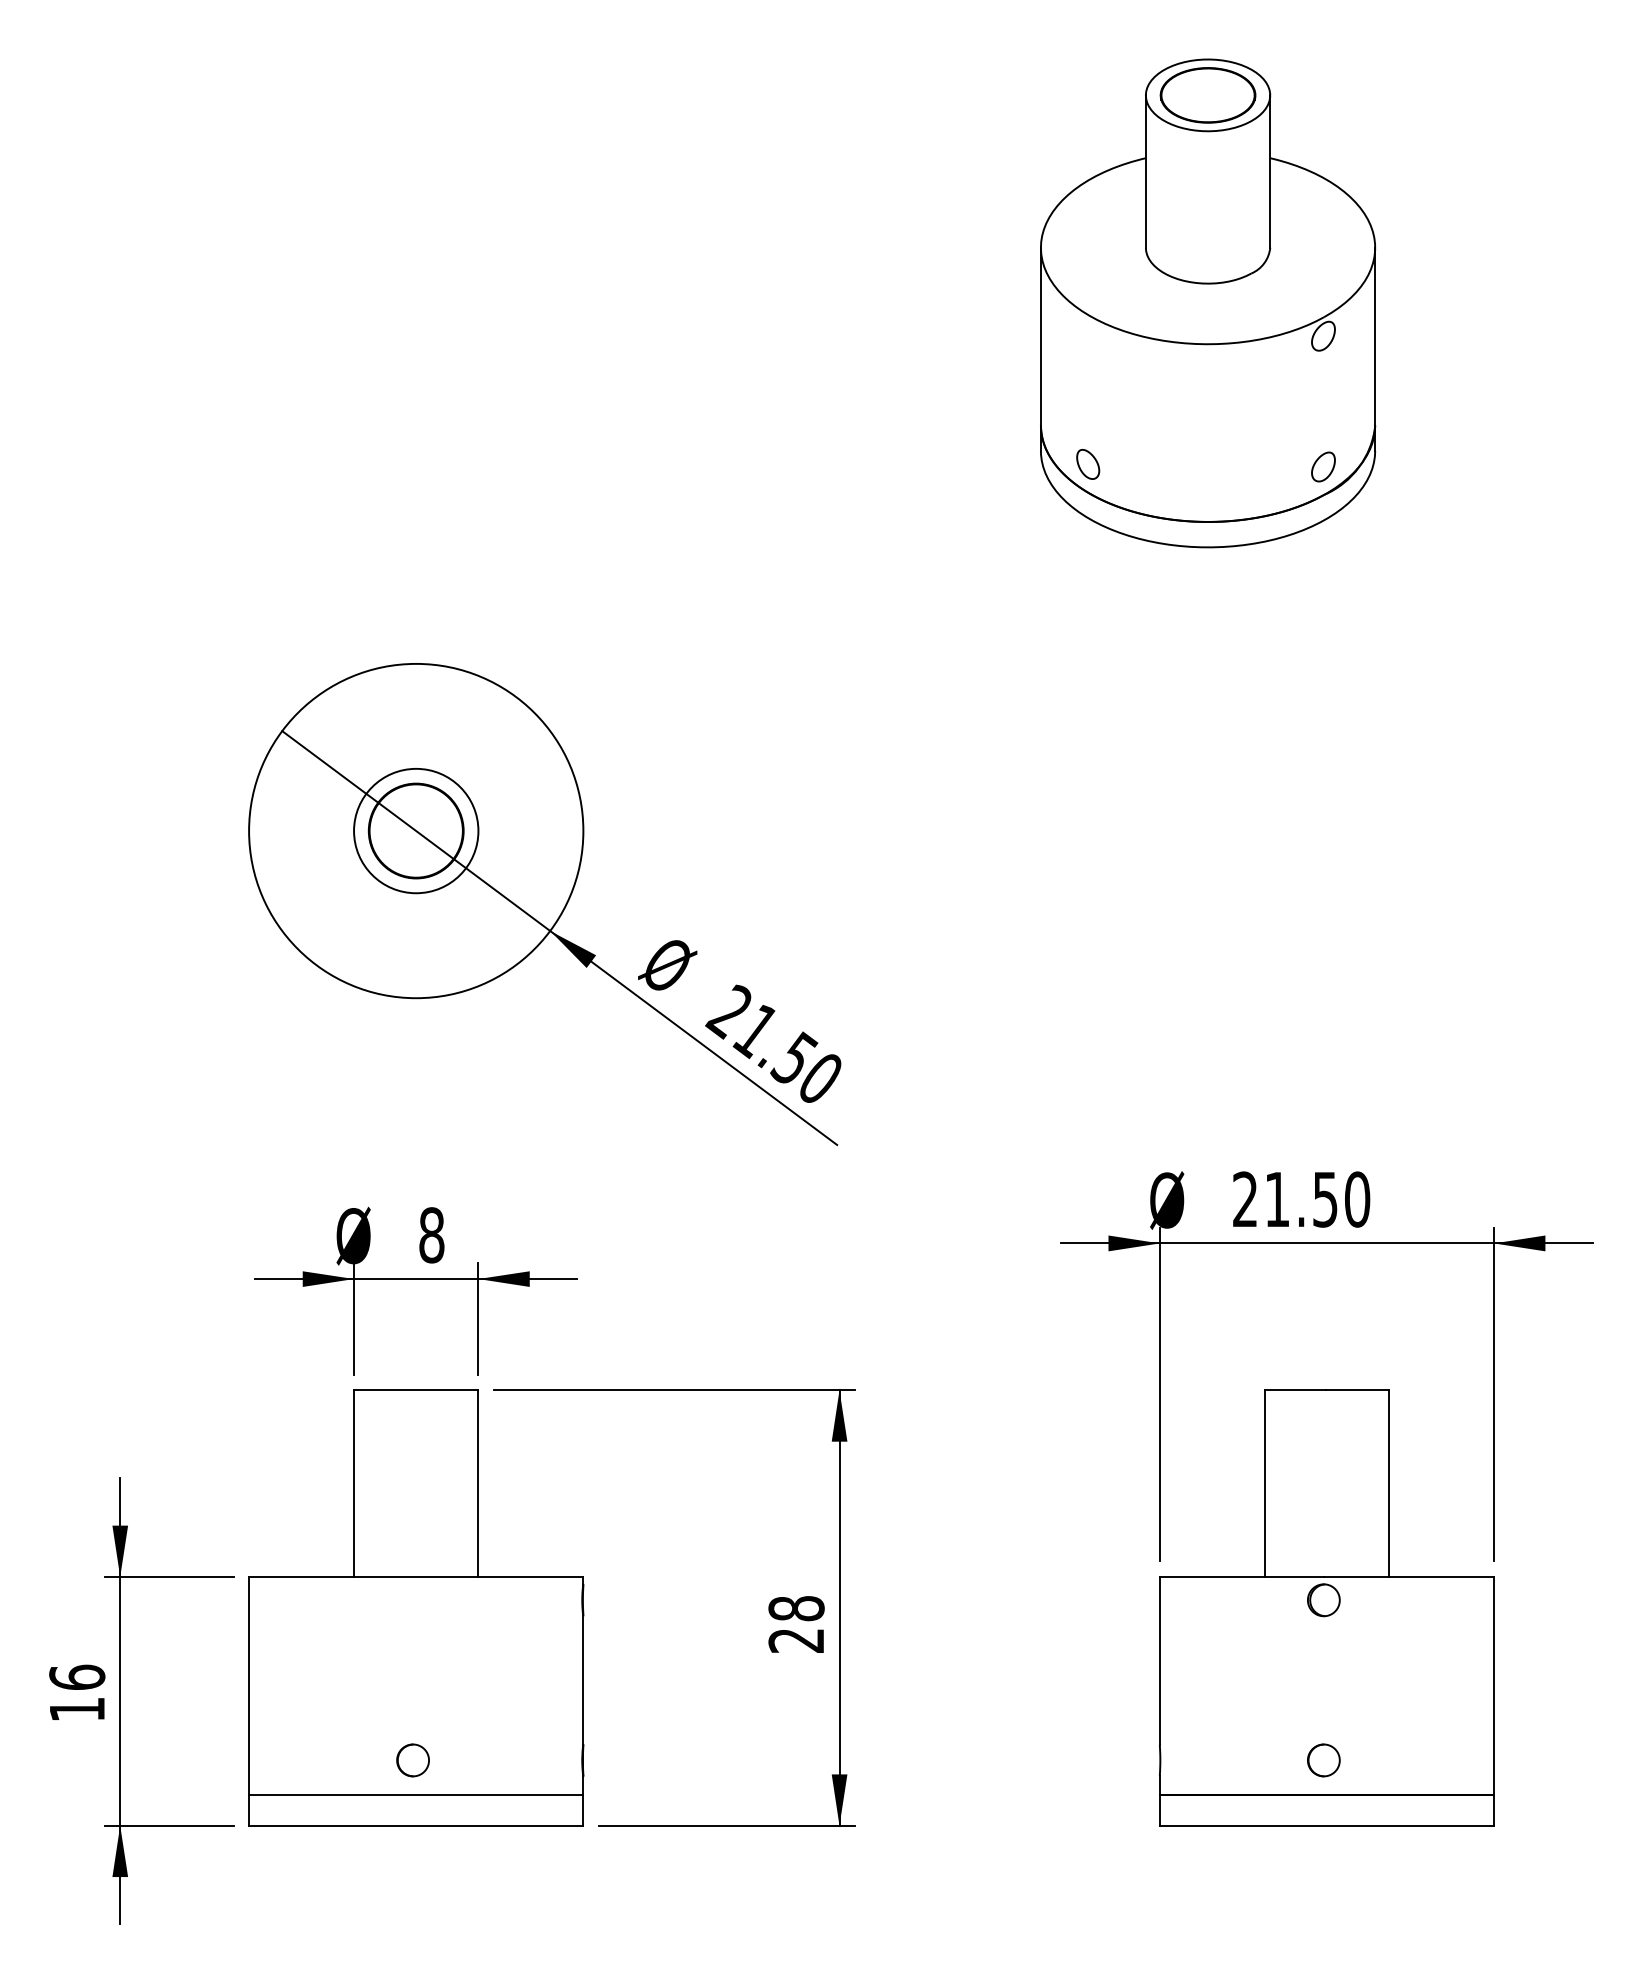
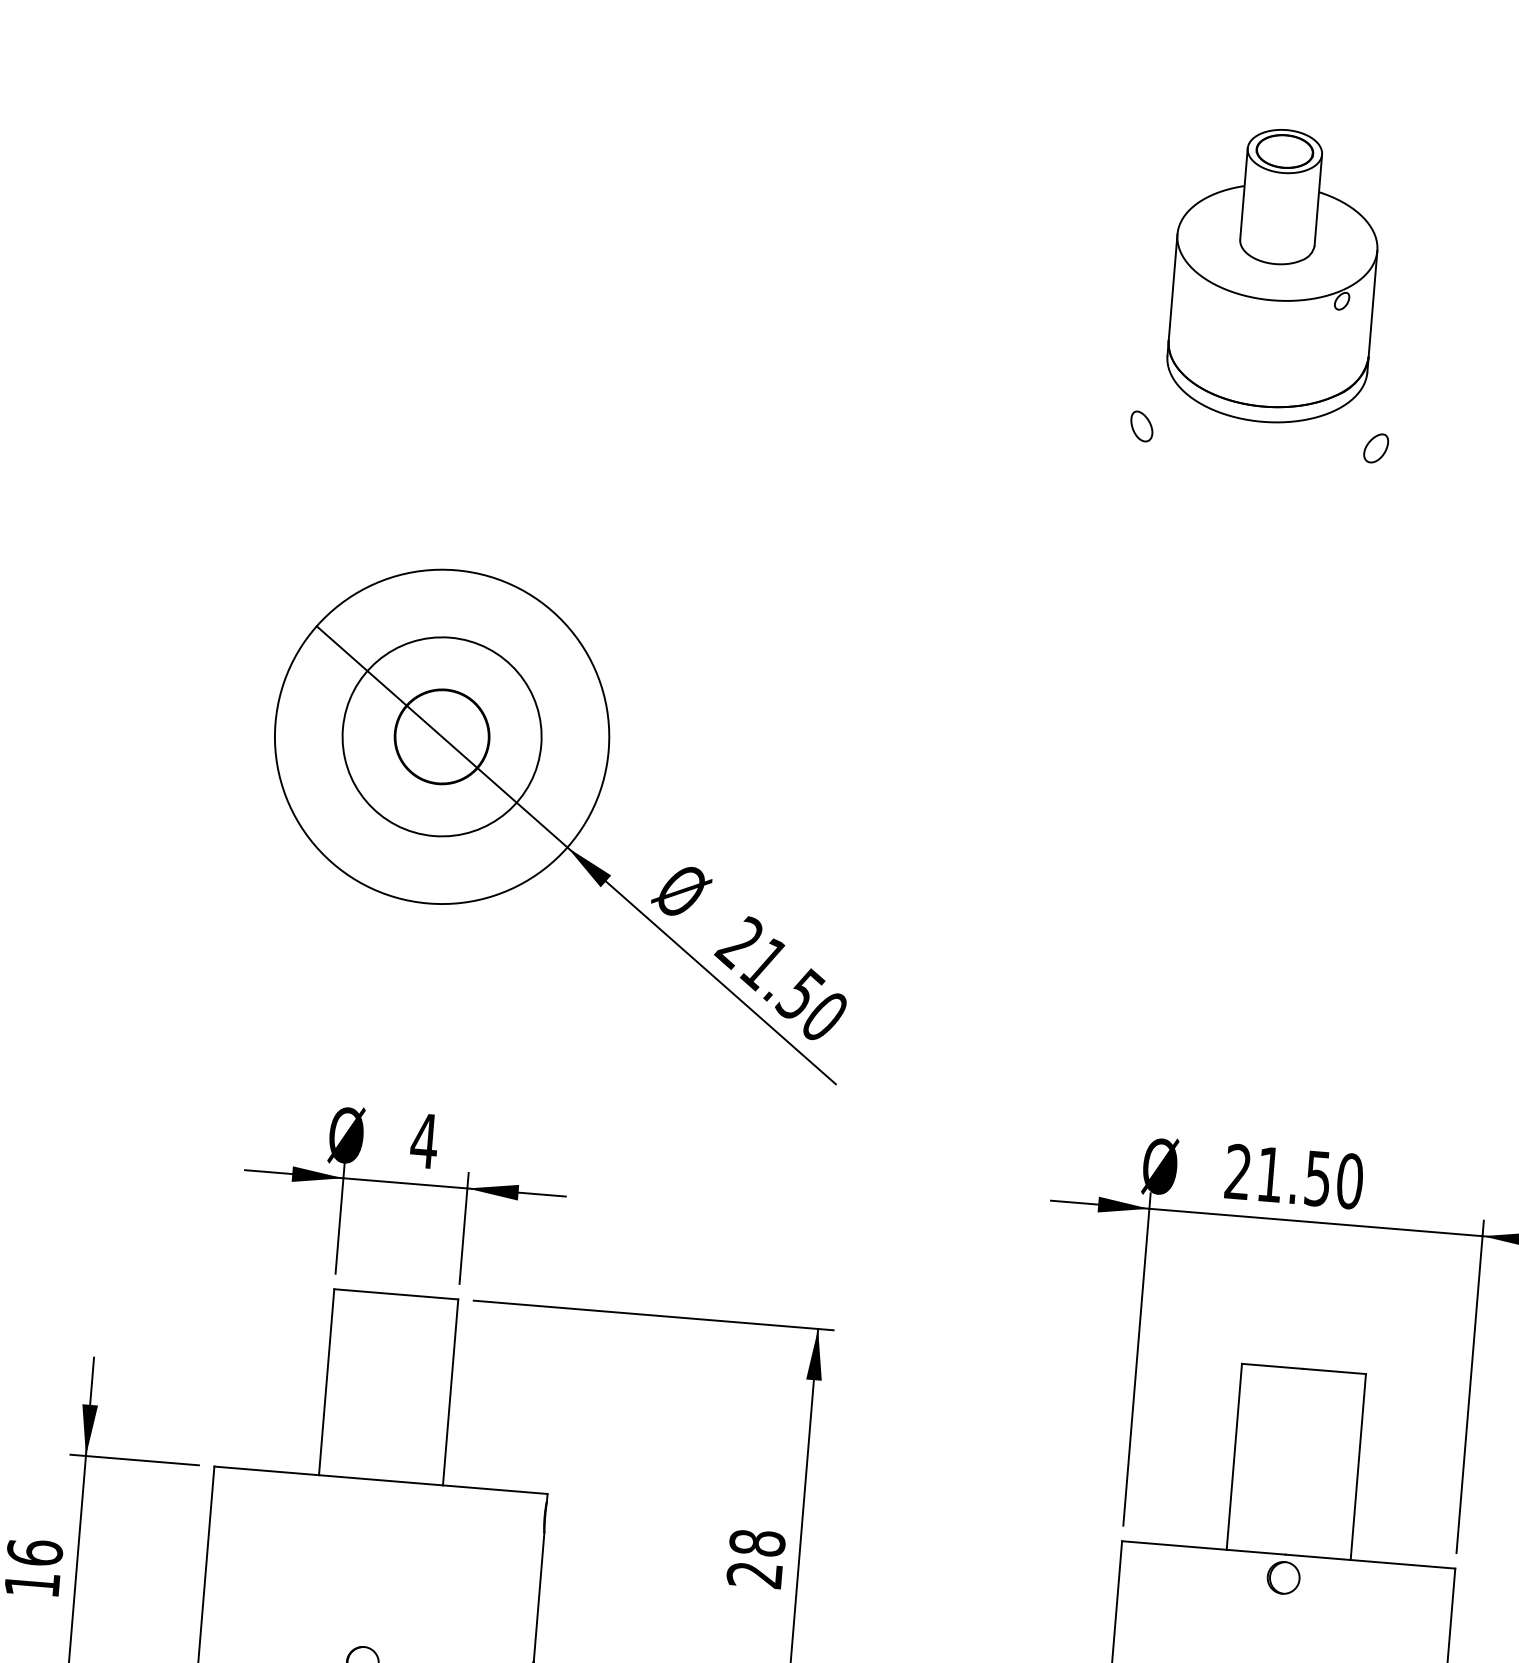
part: (1208, 303) -> (1274, 276), size x0.6
circle: (416, 830) -> (442, 736), size x1.6
text: (431, 1235) -> (424, 1141), 8 -> 4

